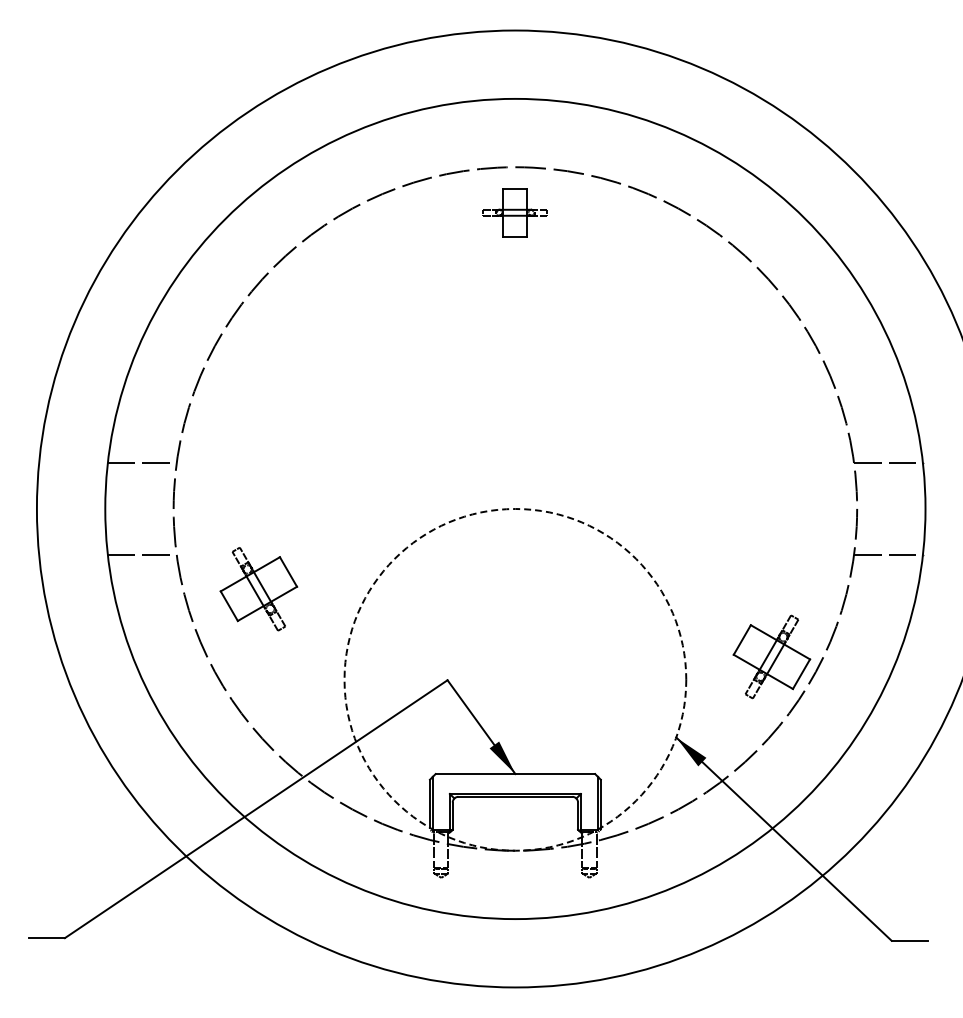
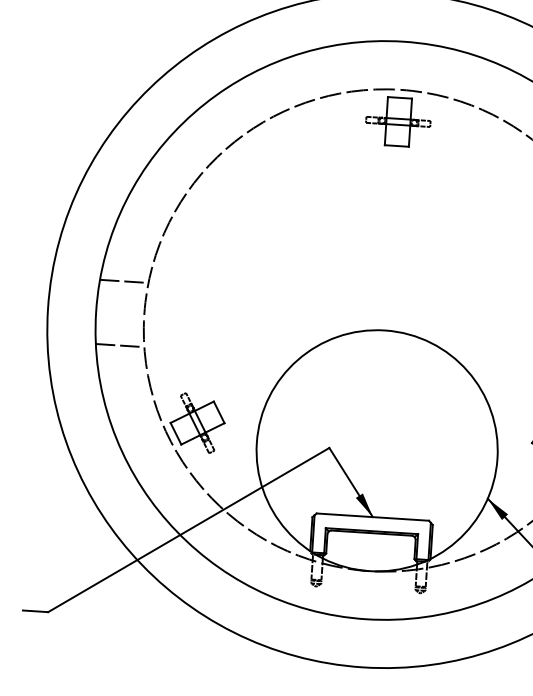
part: (515, 212) -> (398, 121), size x1.43
part: (258, 589) -> (197, 423), moved
circle: (515, 679) -> (377, 450), dashed -> solid

